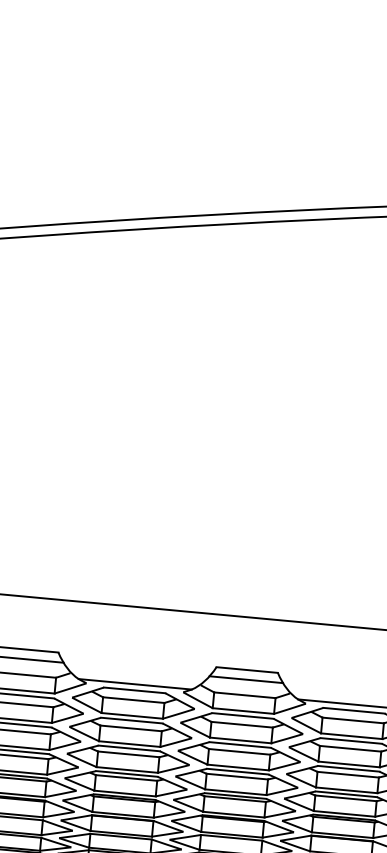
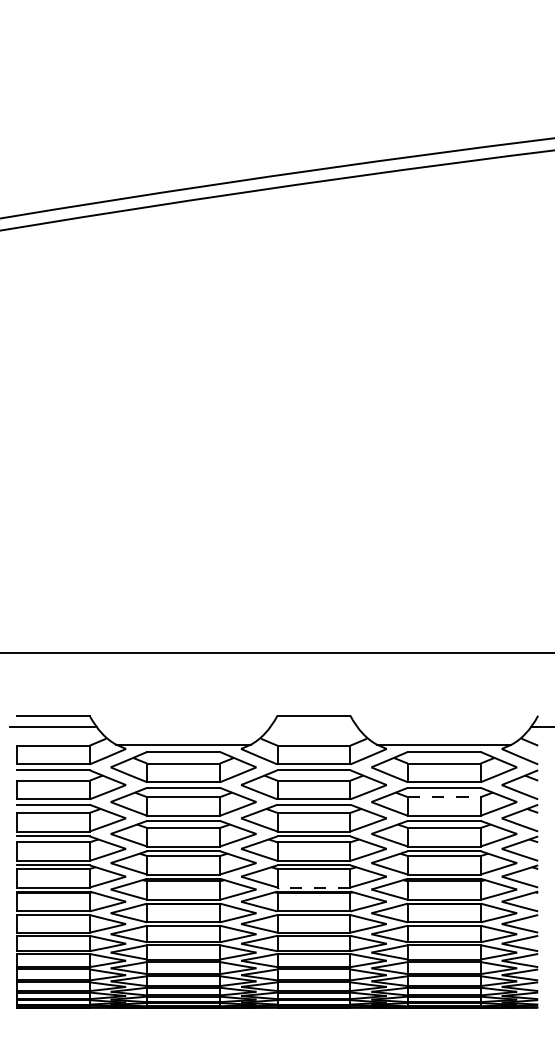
line: (245, 679) -> (313, 727), removed
line: (350, 749) -> (444, 797), solid -> dashed
line: (233, 814) -> (313, 887), solid -> dashed

